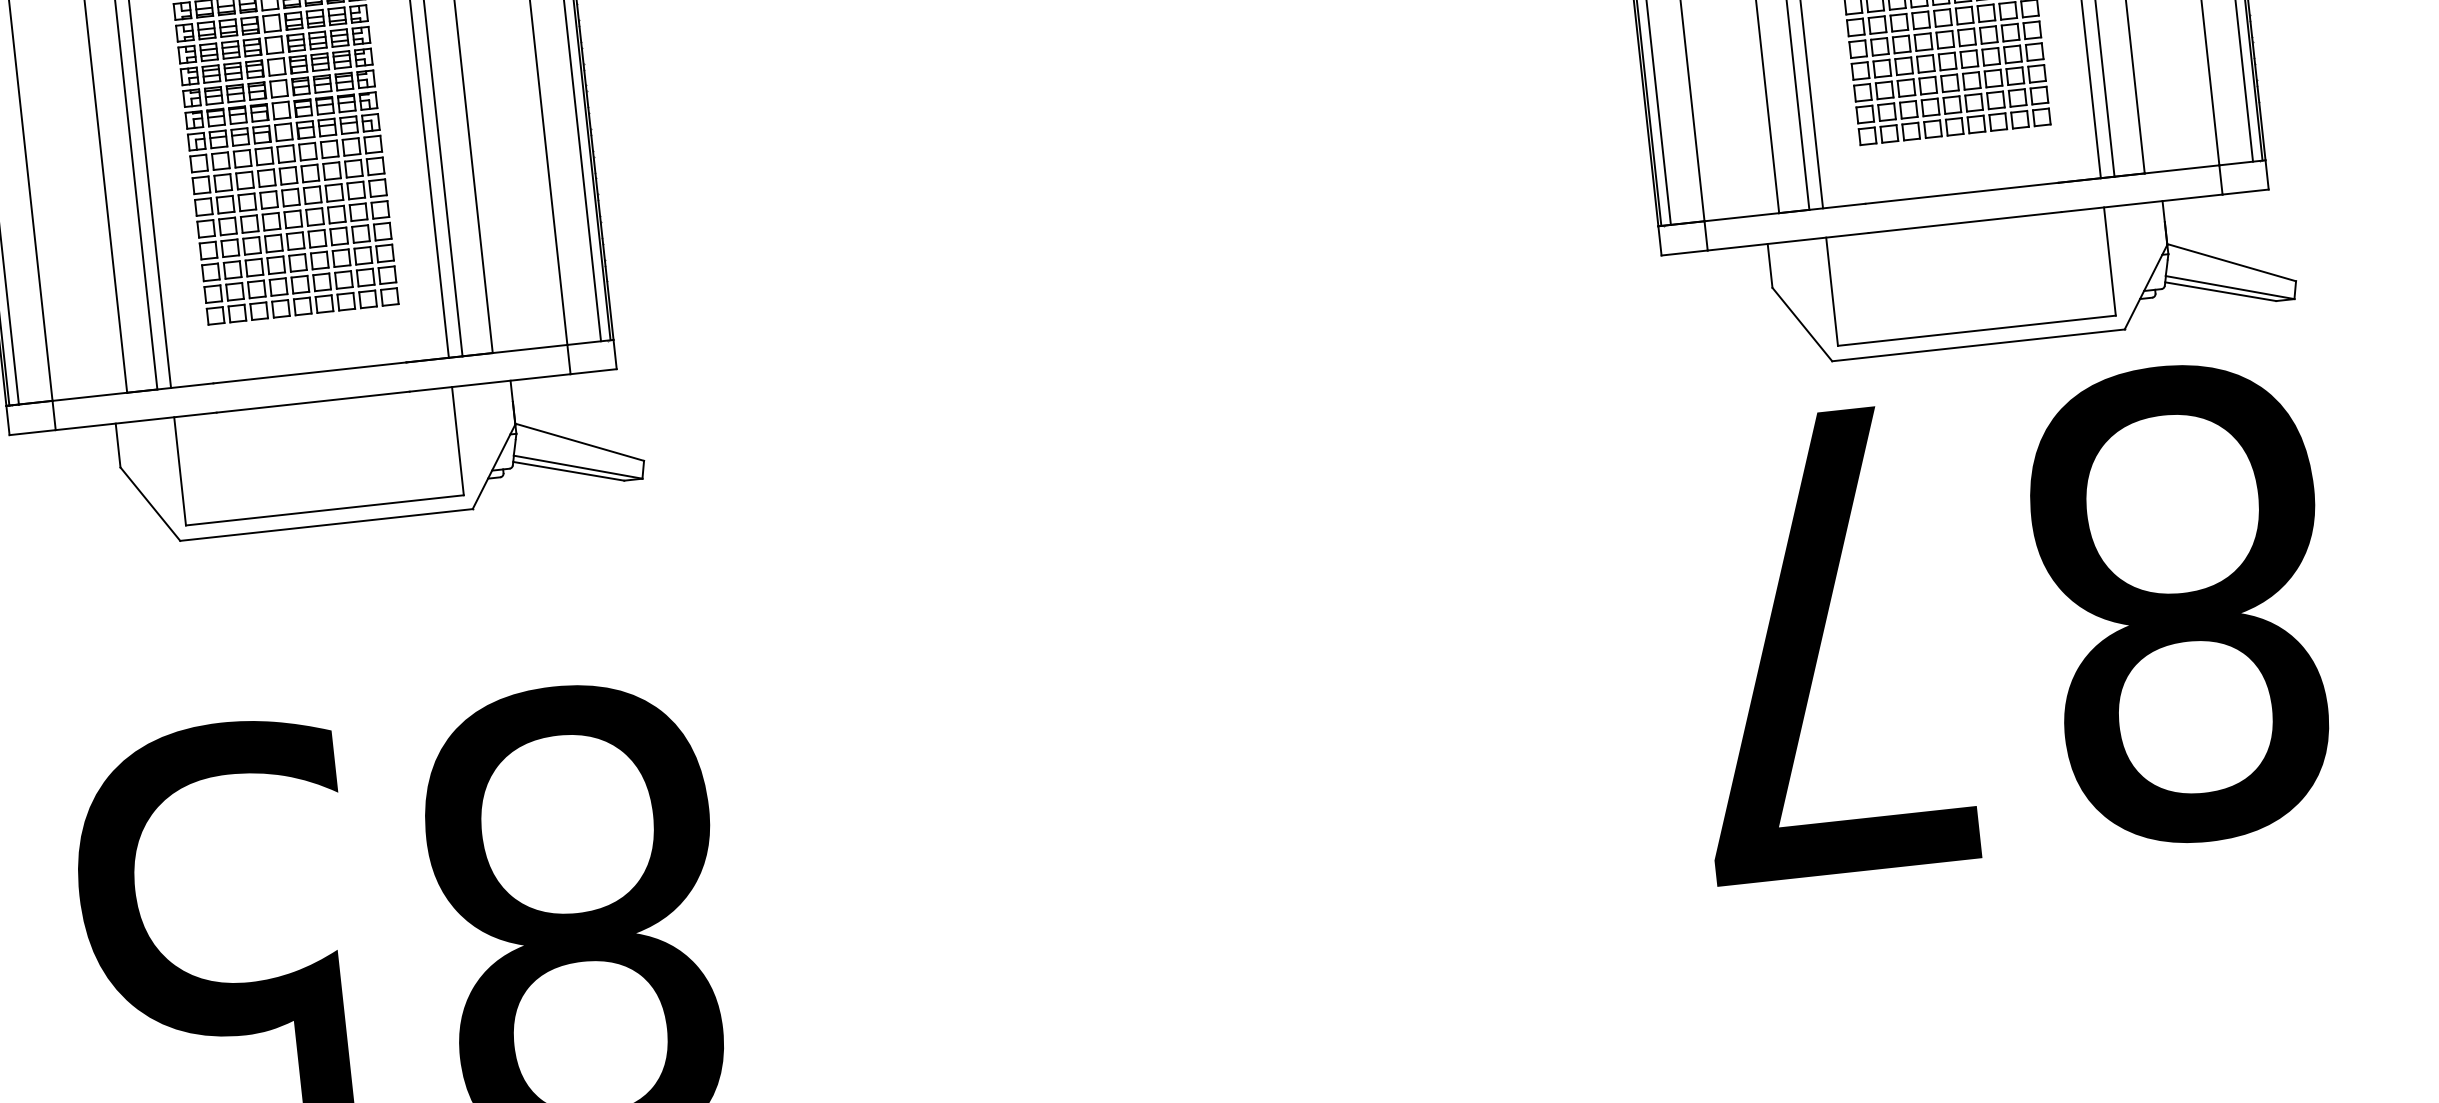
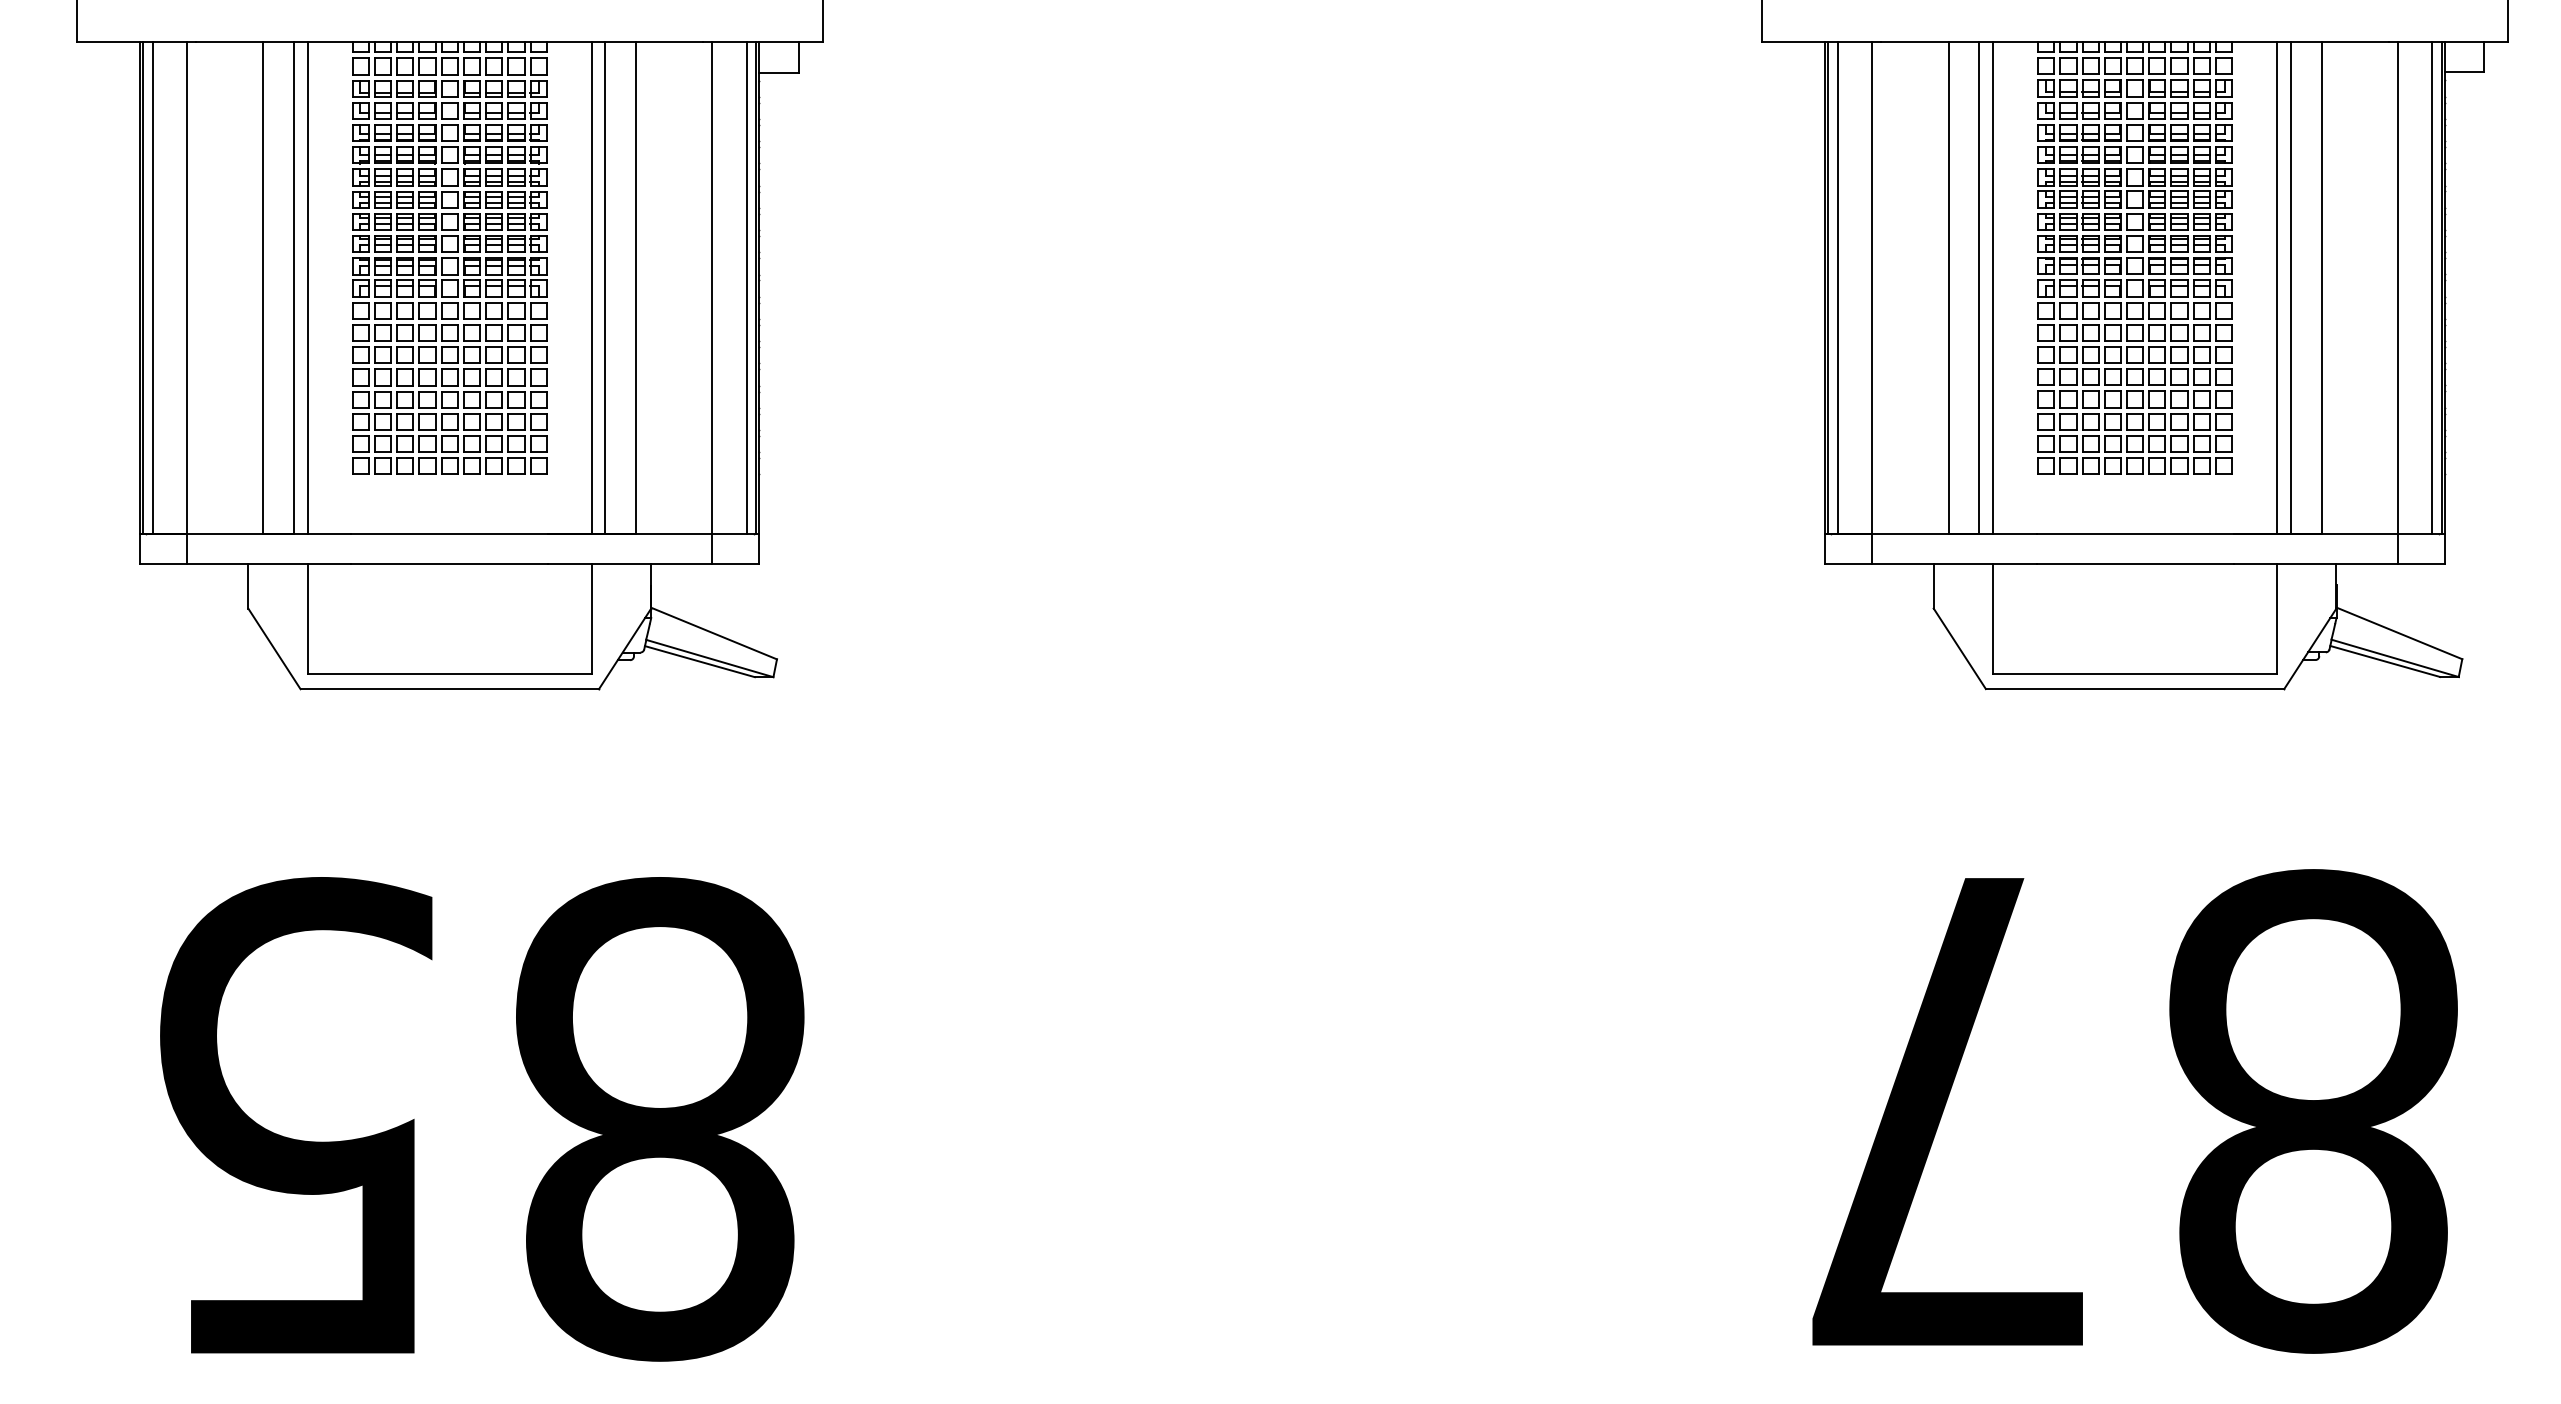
text: (2008, 623) -> (2134, 1111), moved

